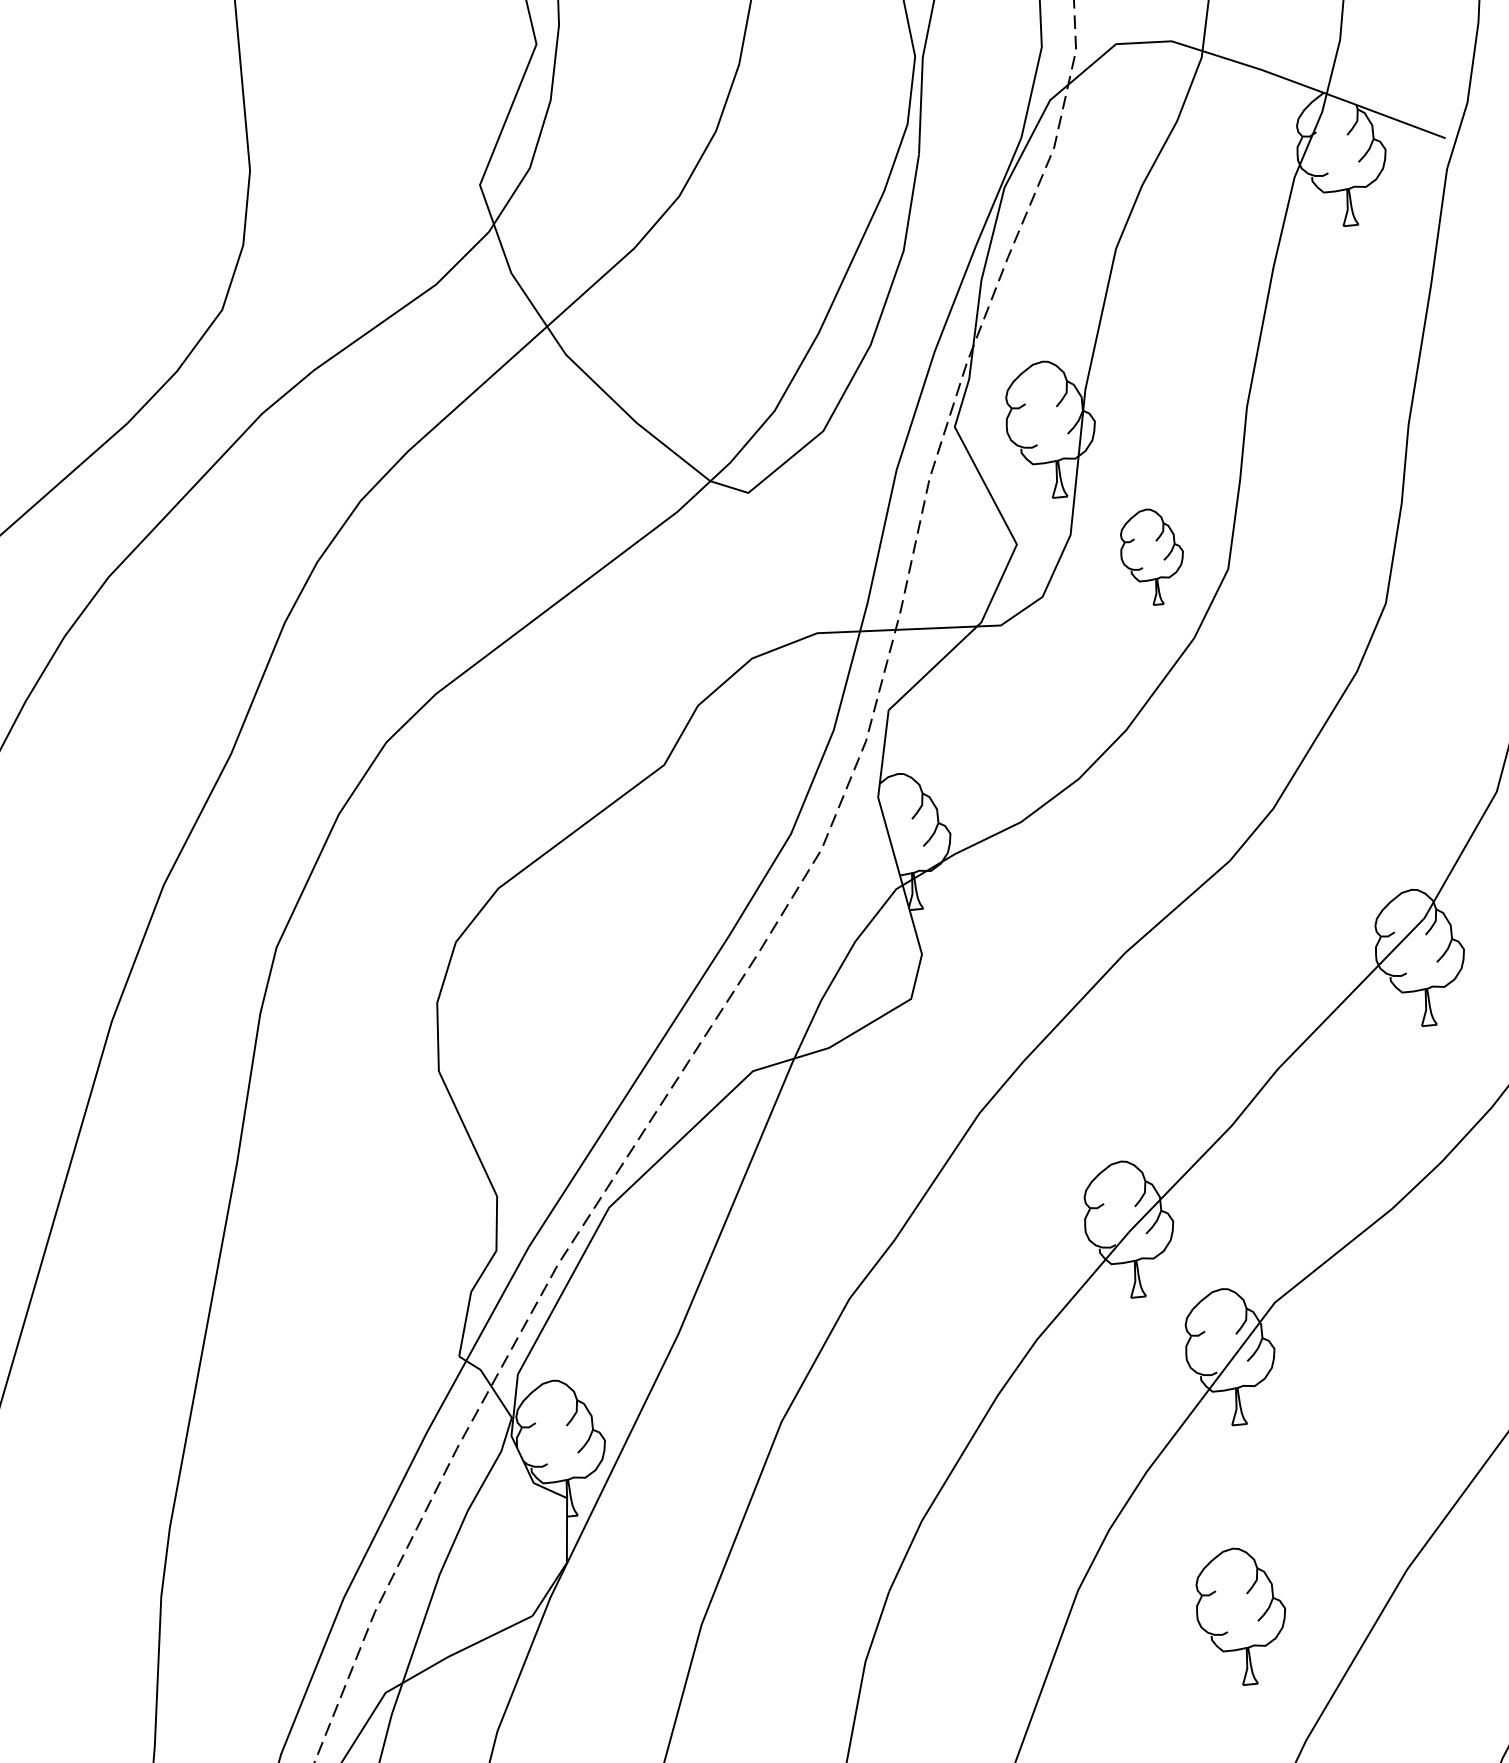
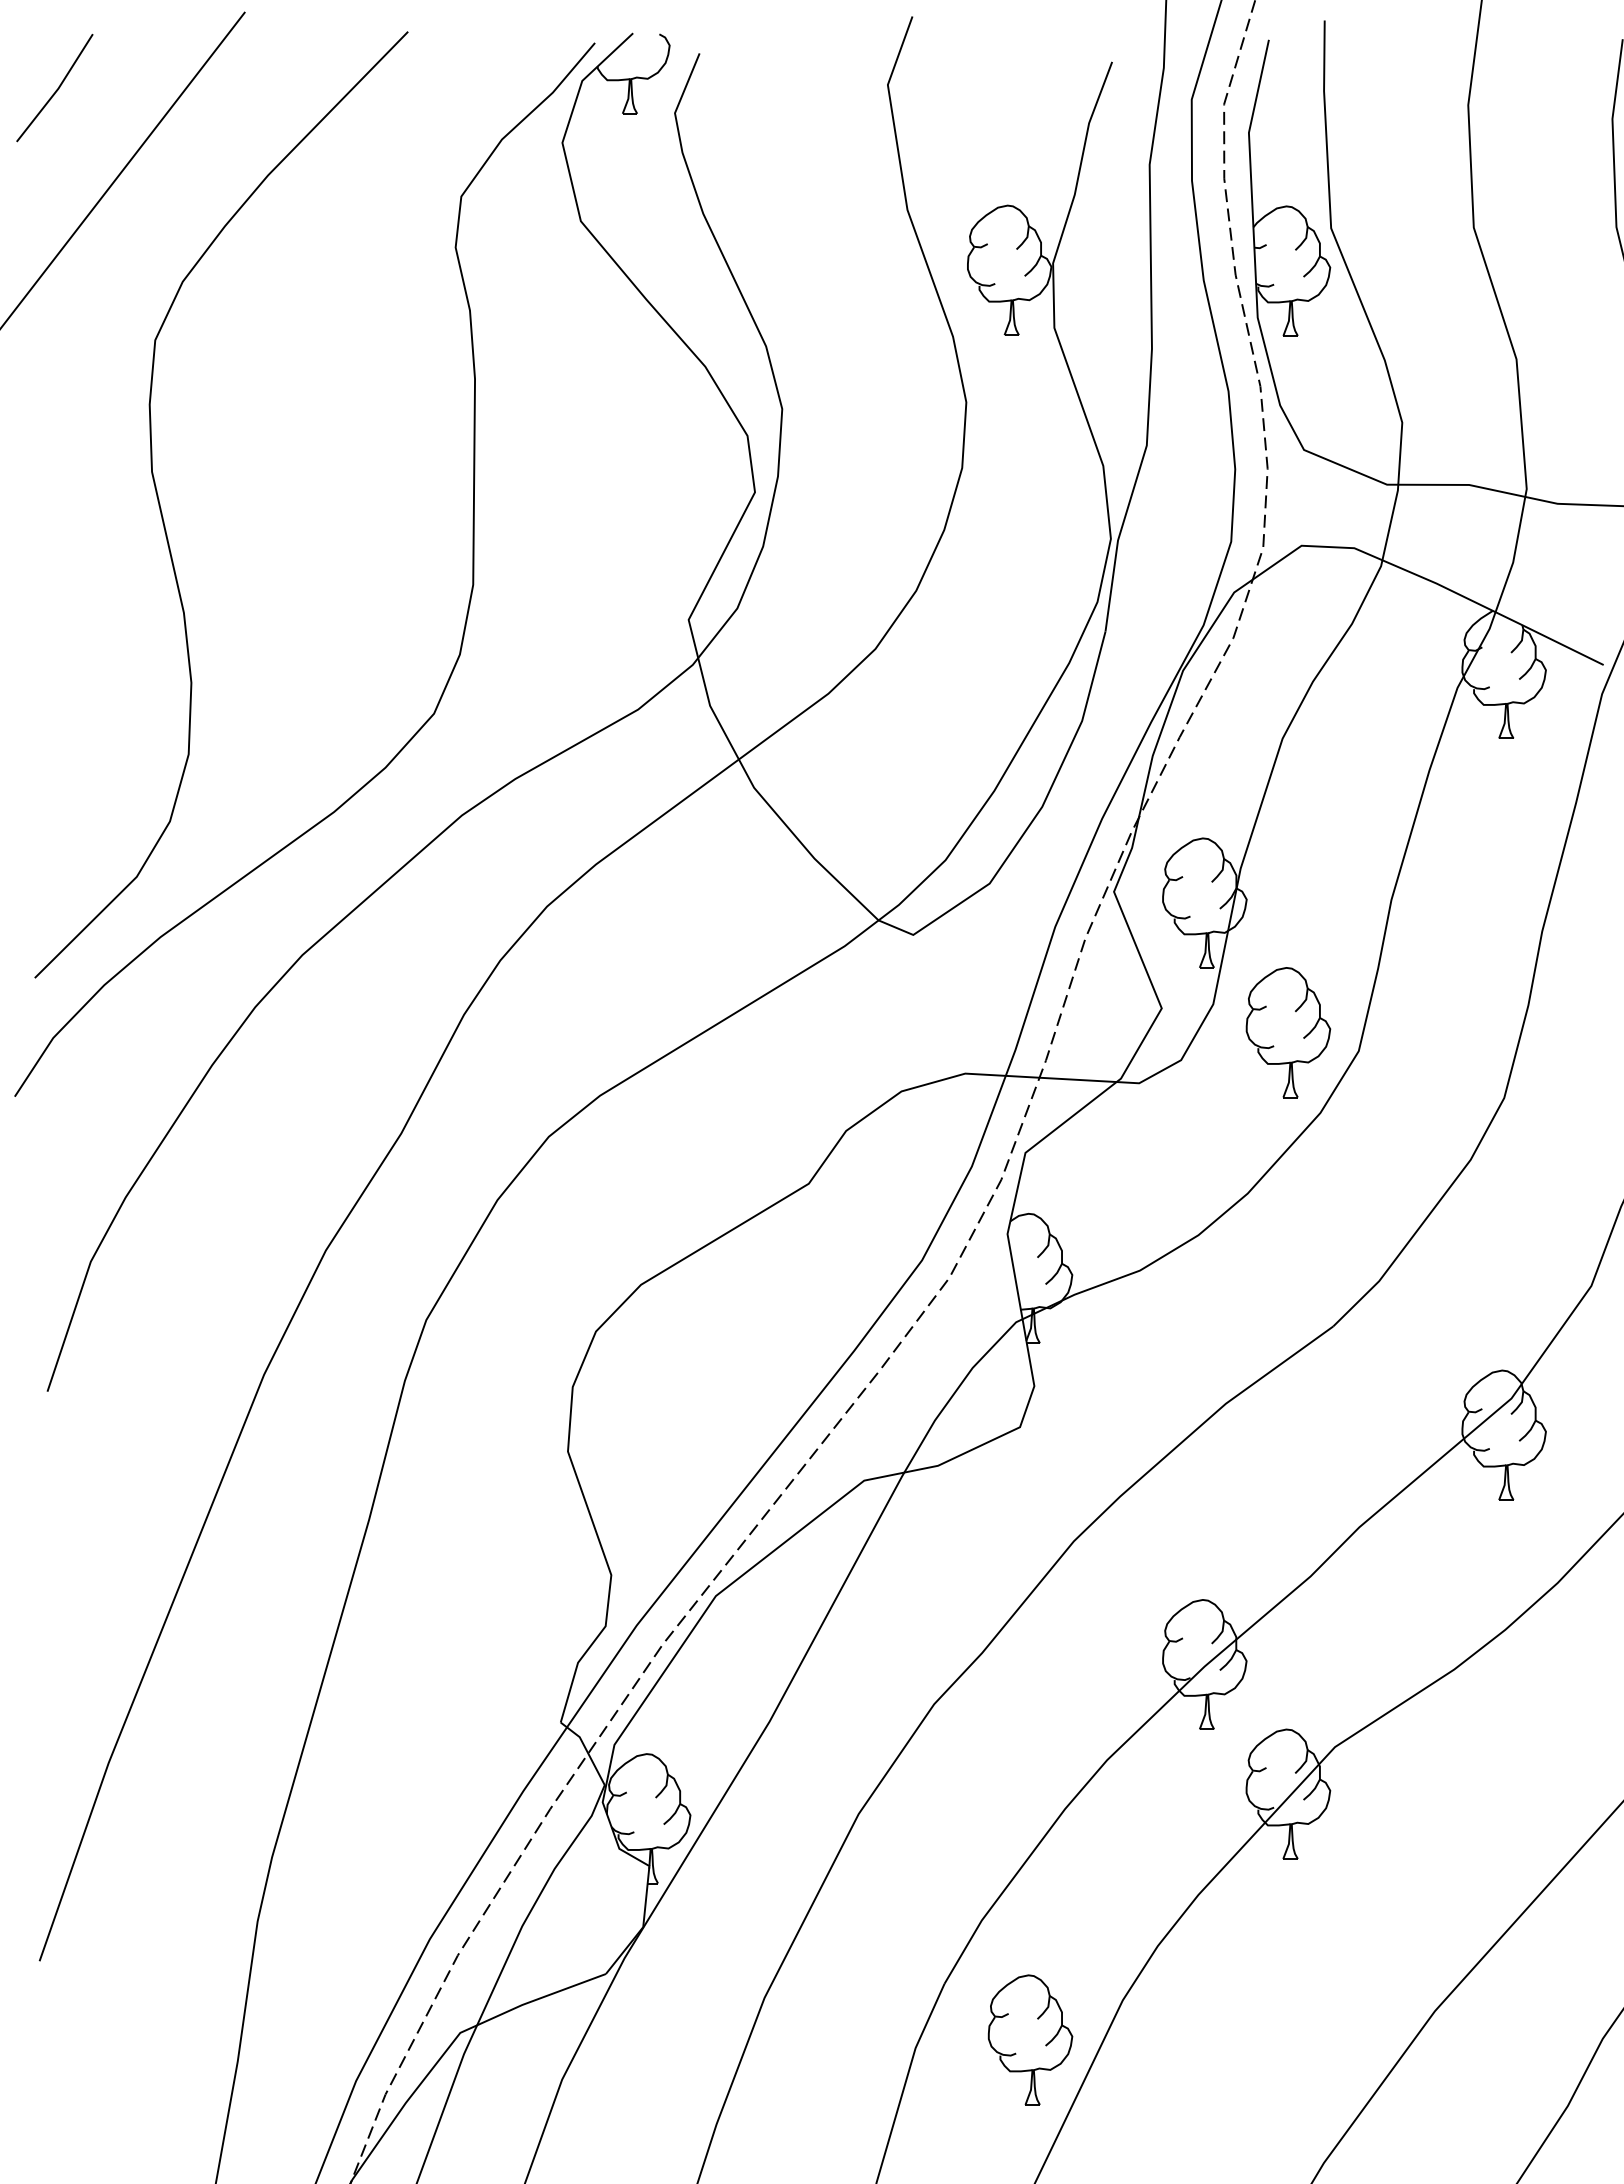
part: (1152, 556) -> (1288, 1032), size x1.43
part: (1241, 1615) -> (1030, 2039), moved

